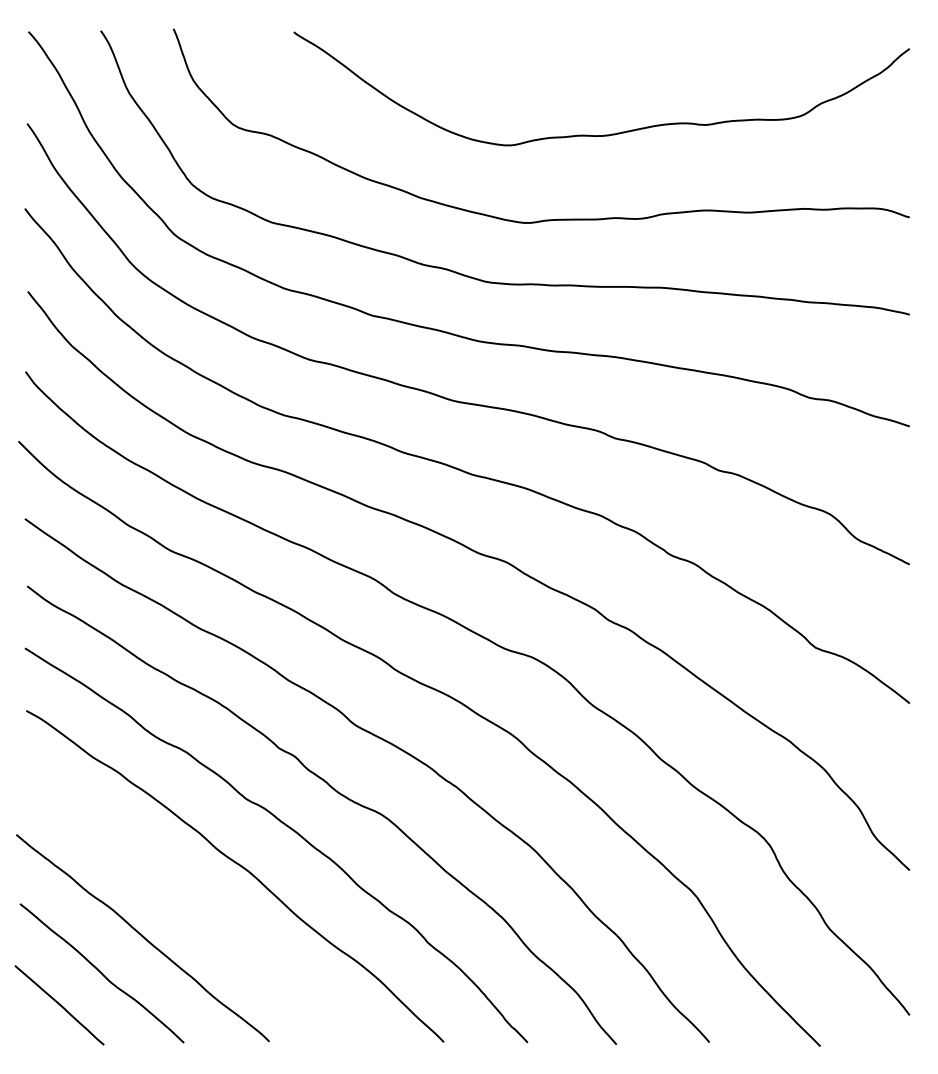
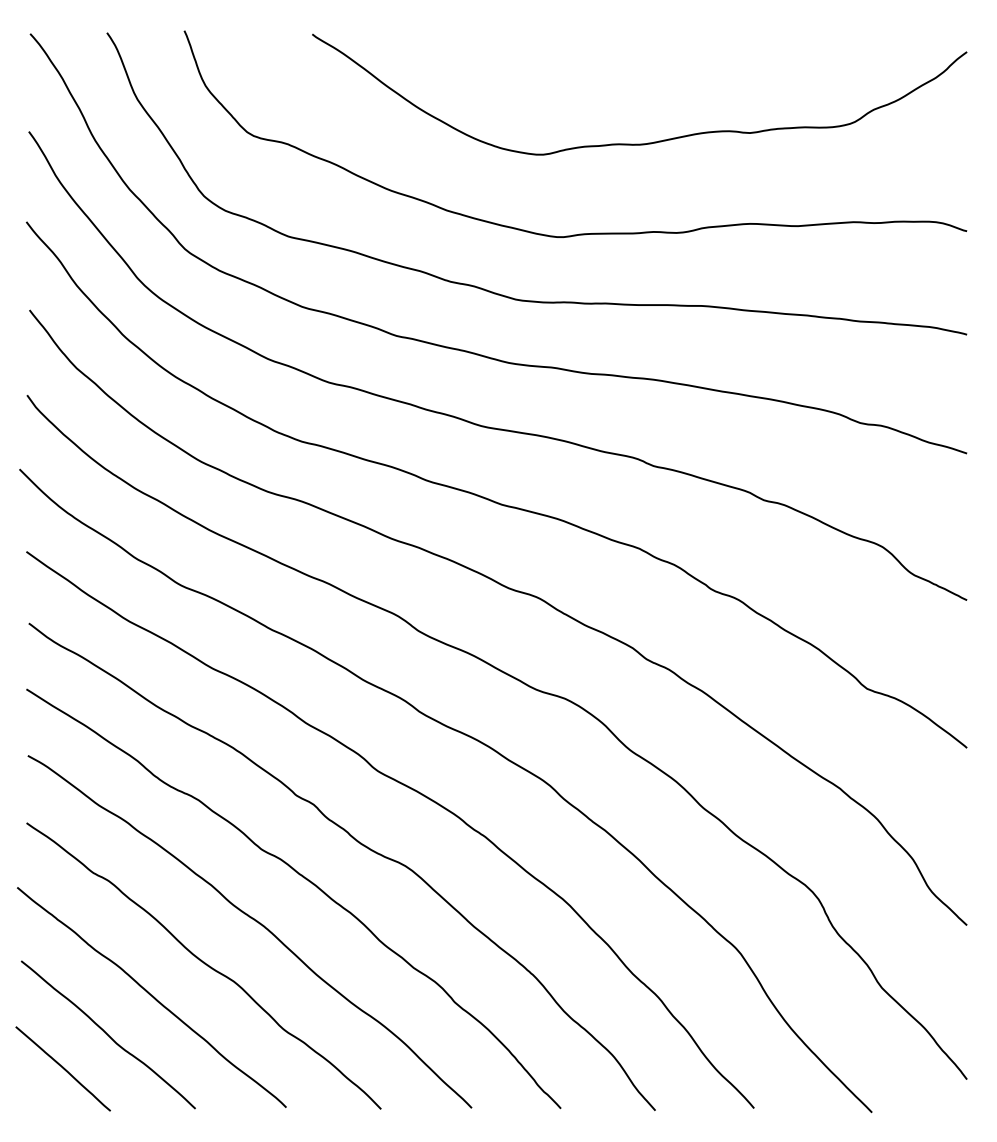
curve: (192, 907) -> (204, 964), added

